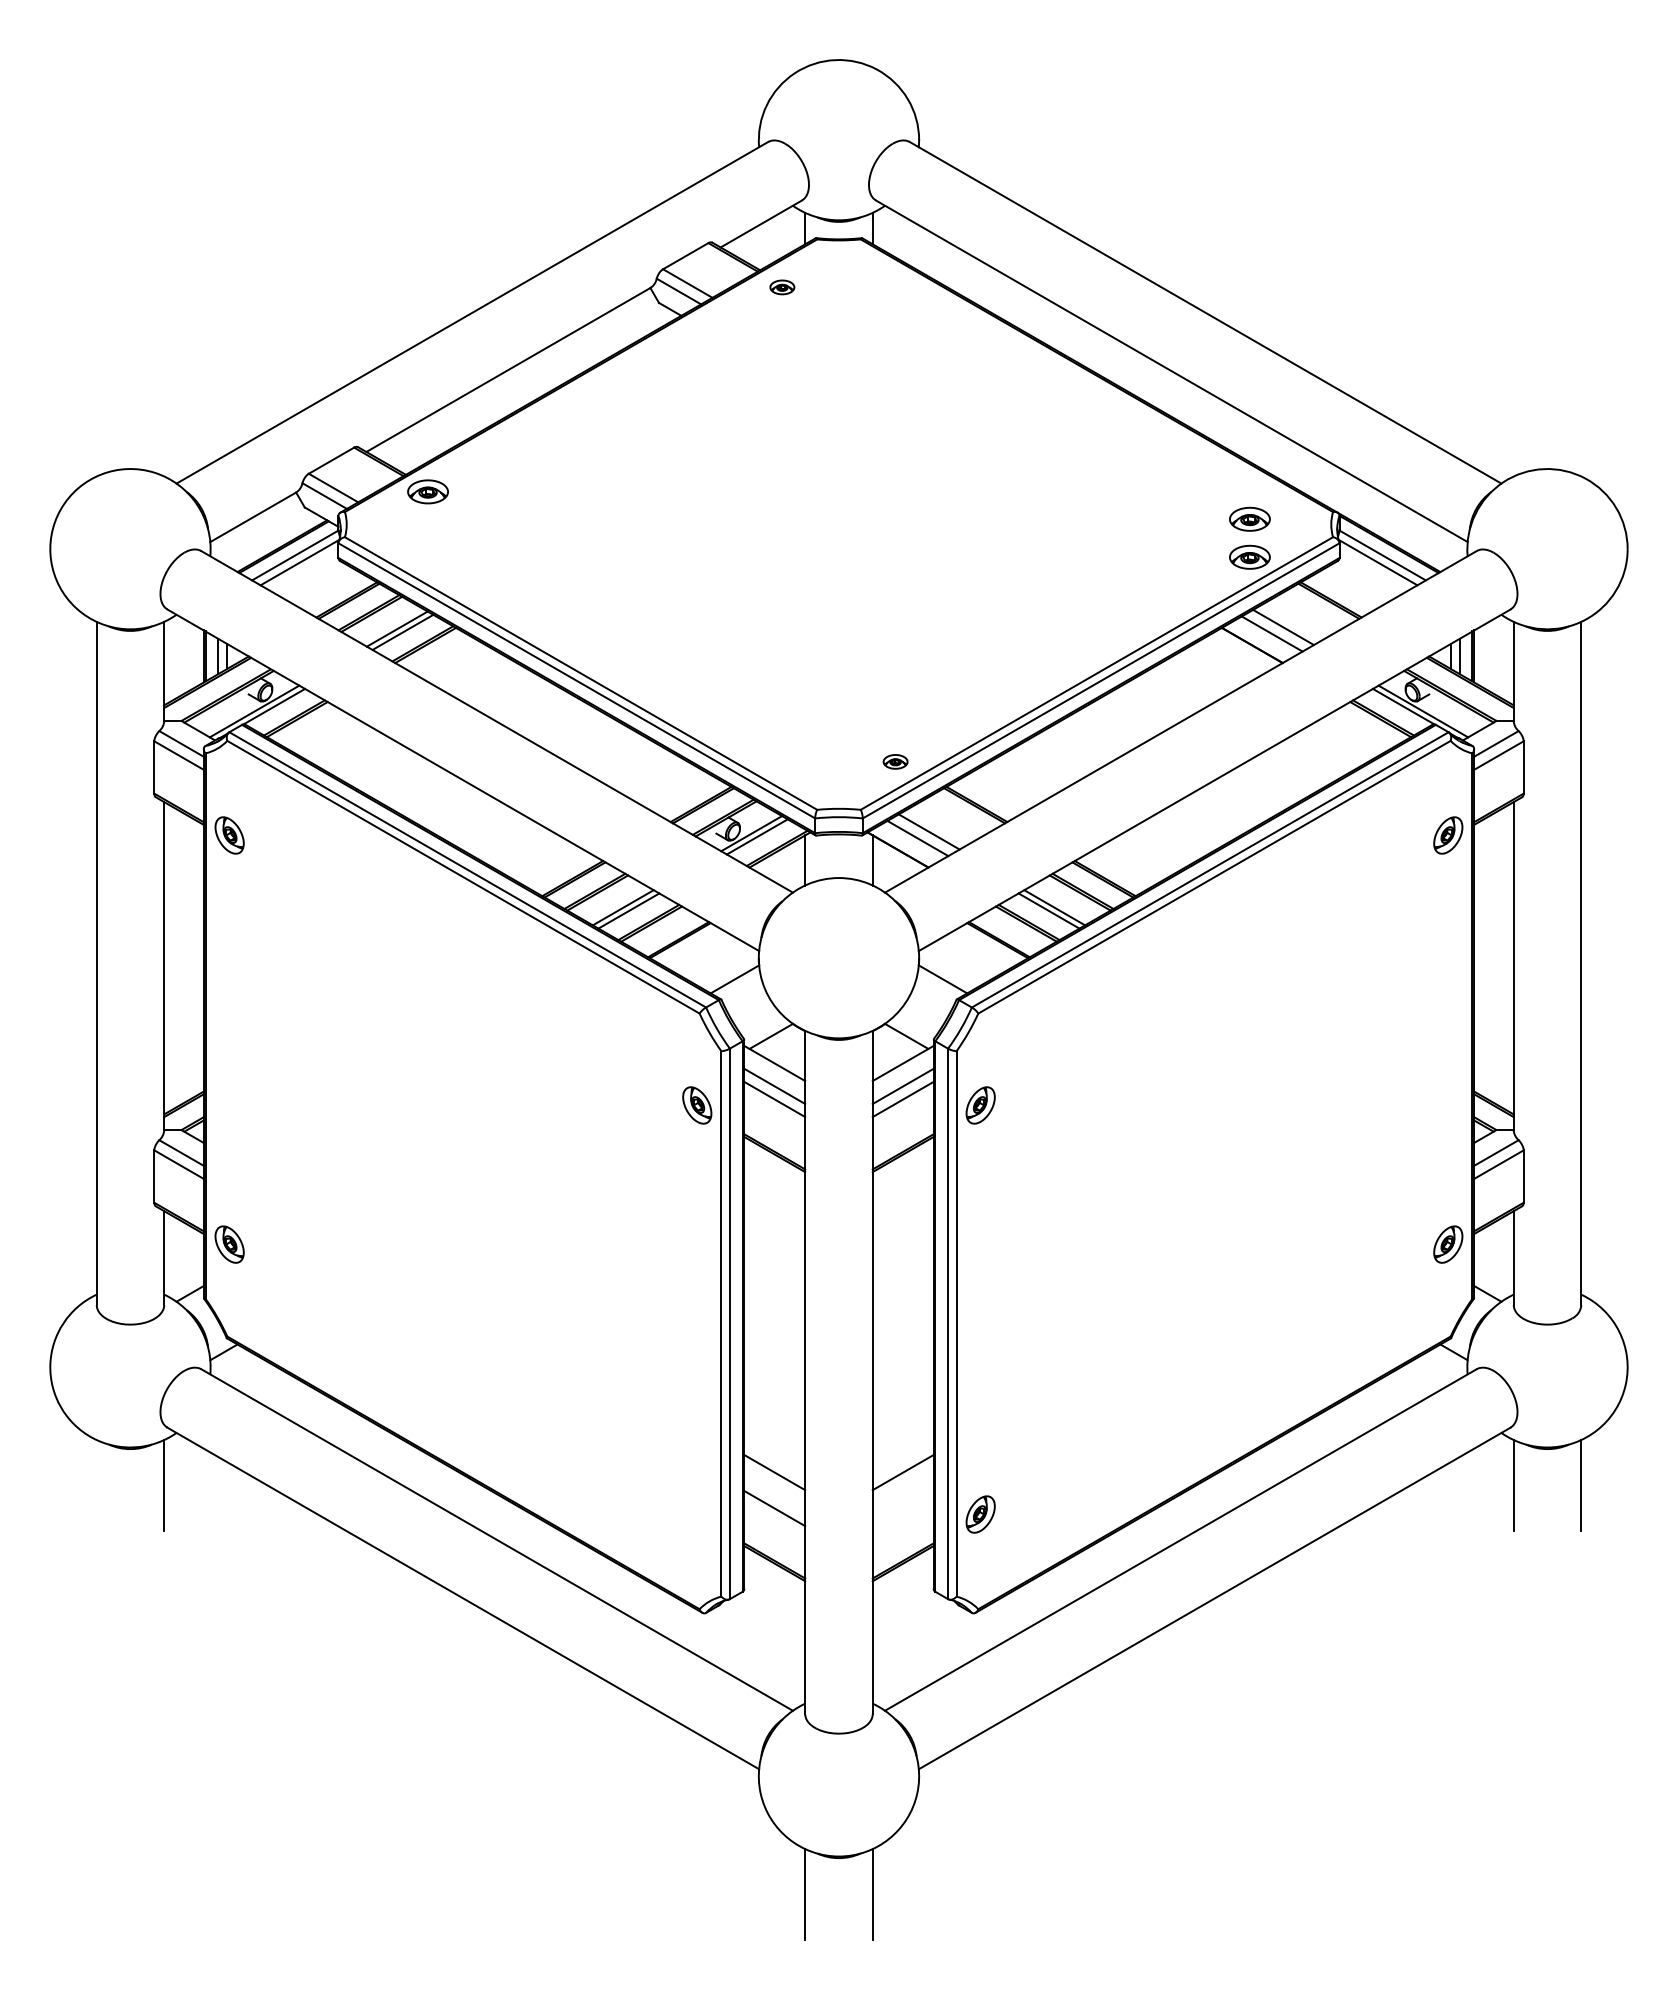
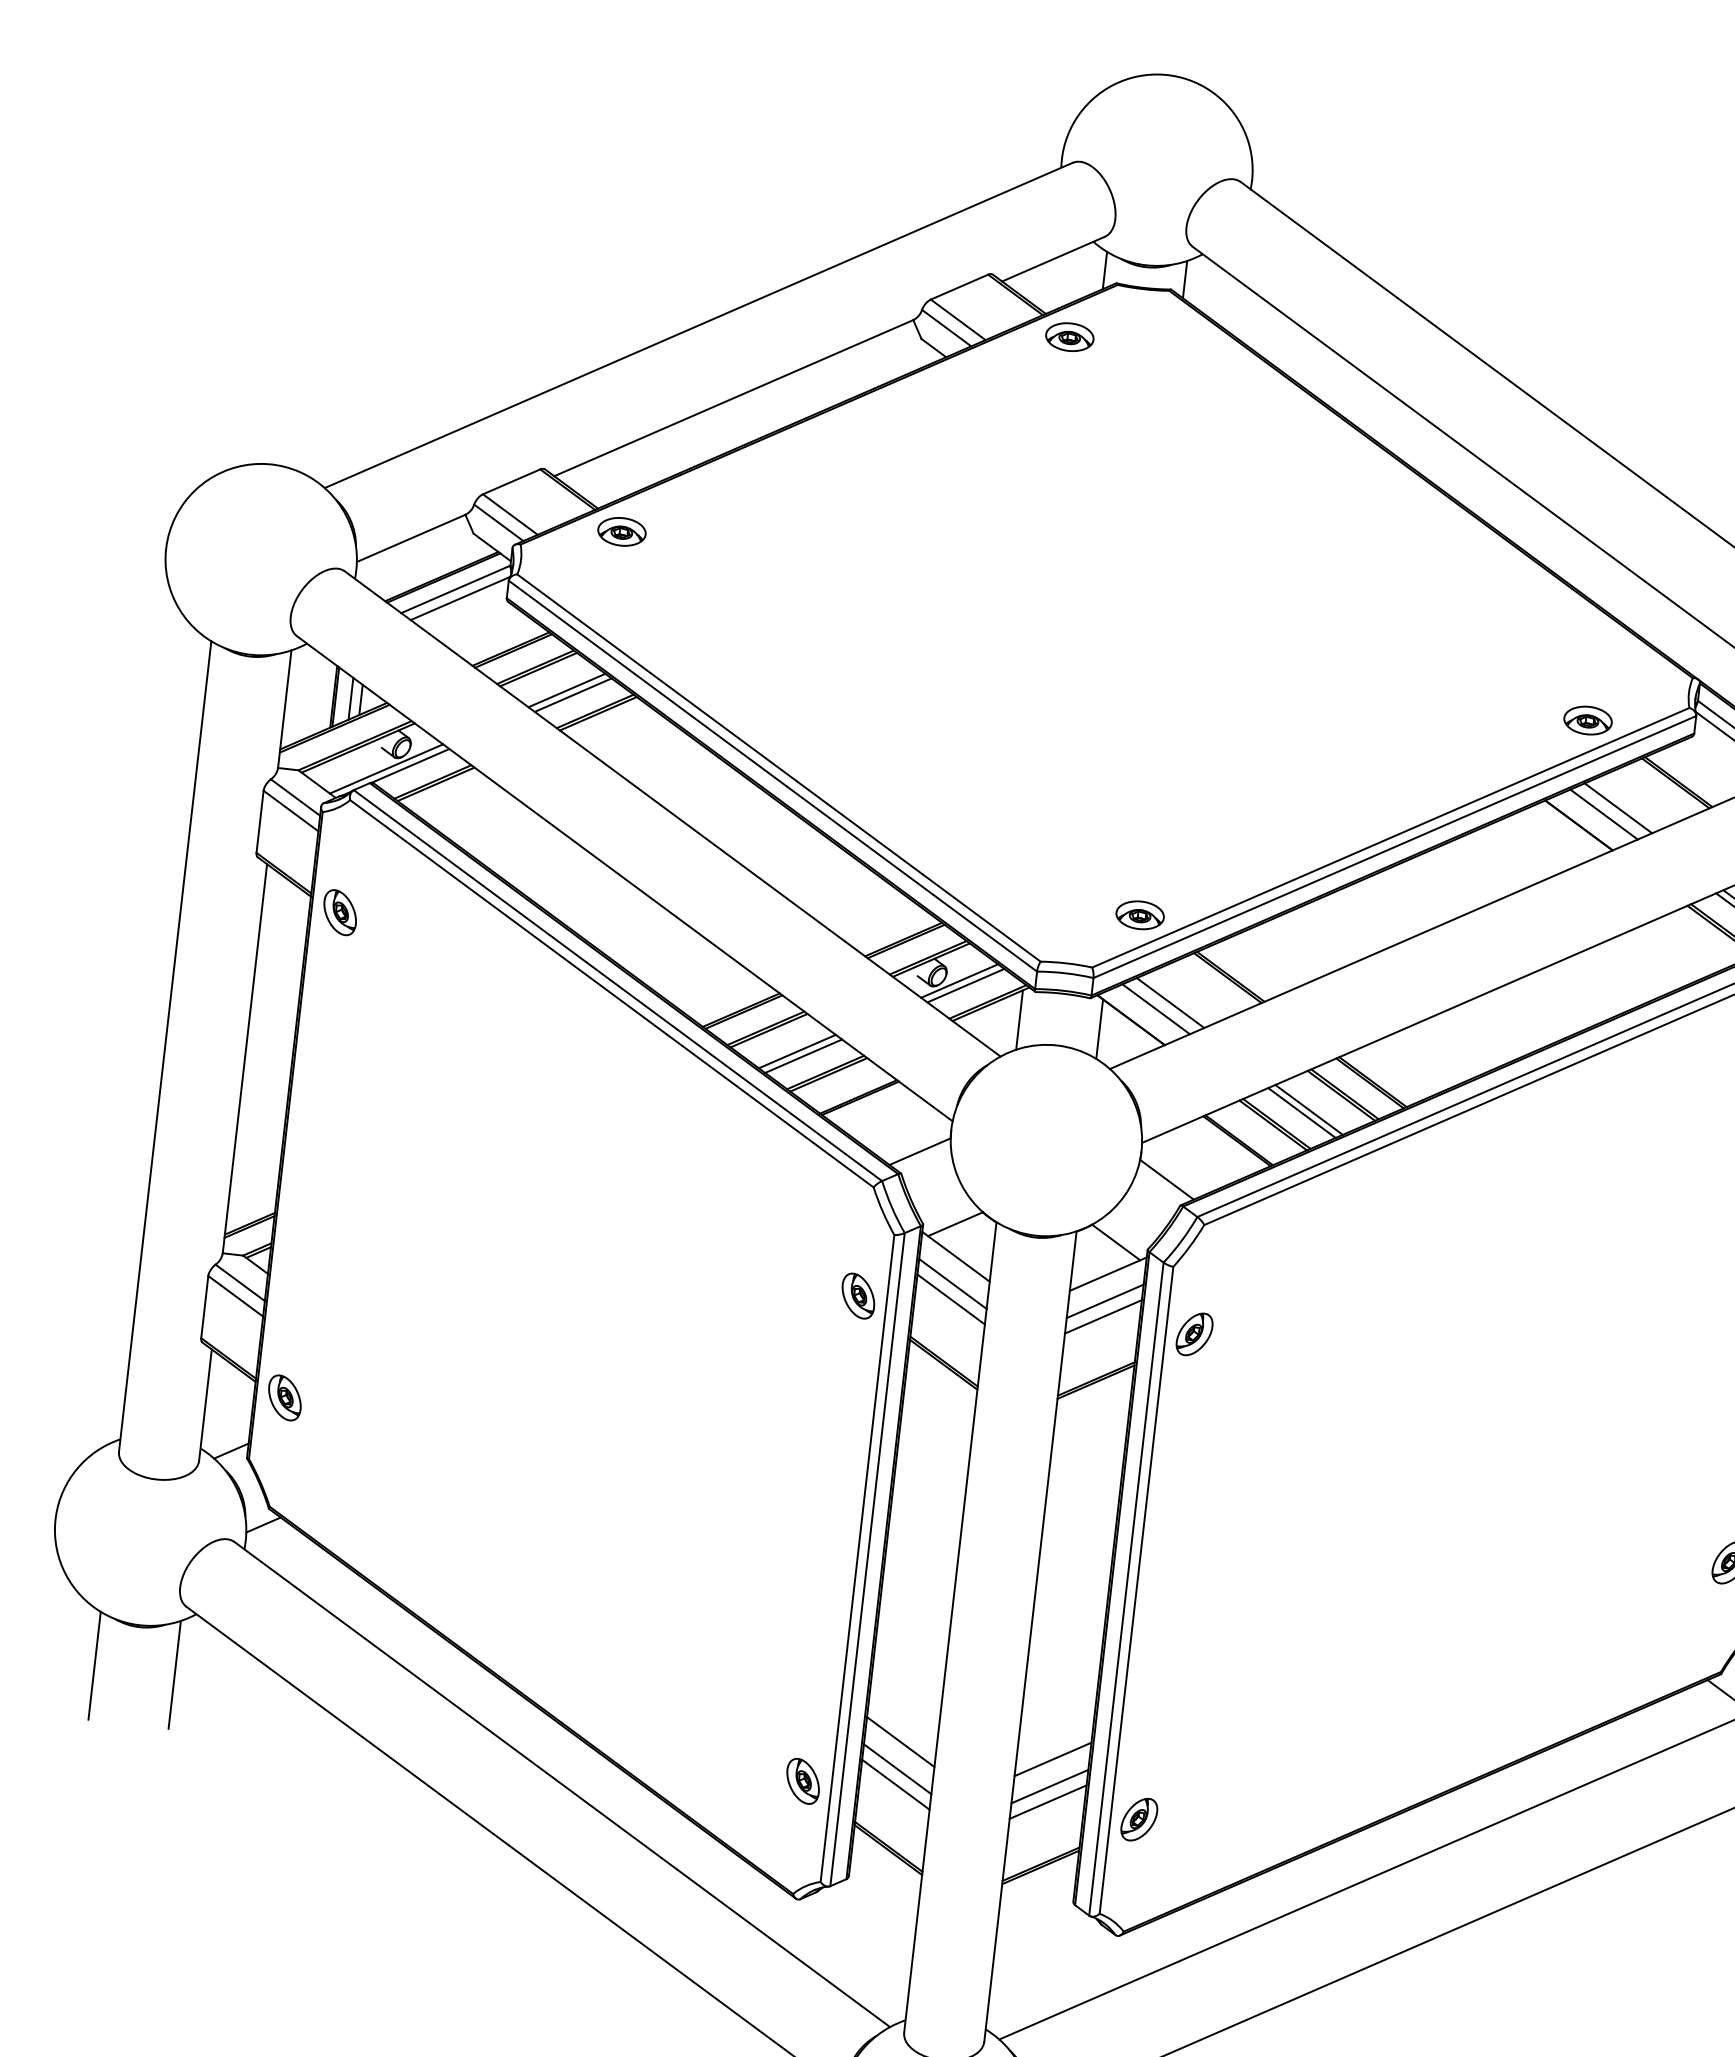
part: (782, 287) -> (1070, 337), size x1.67
part: (1249, 518) -> (1592, 674), removed
part: (895, 761) -> (1140, 914), size x1.67
line: (96, 1485) -> (94, 1665), added
line: (774, 1495) -> (897, 1769), added
line: (902, 1495) -> (1049, 1786), added
line: (902, 1508) -> (1047, 1801), added
part: (697, 1514) -> (803, 1781), added

